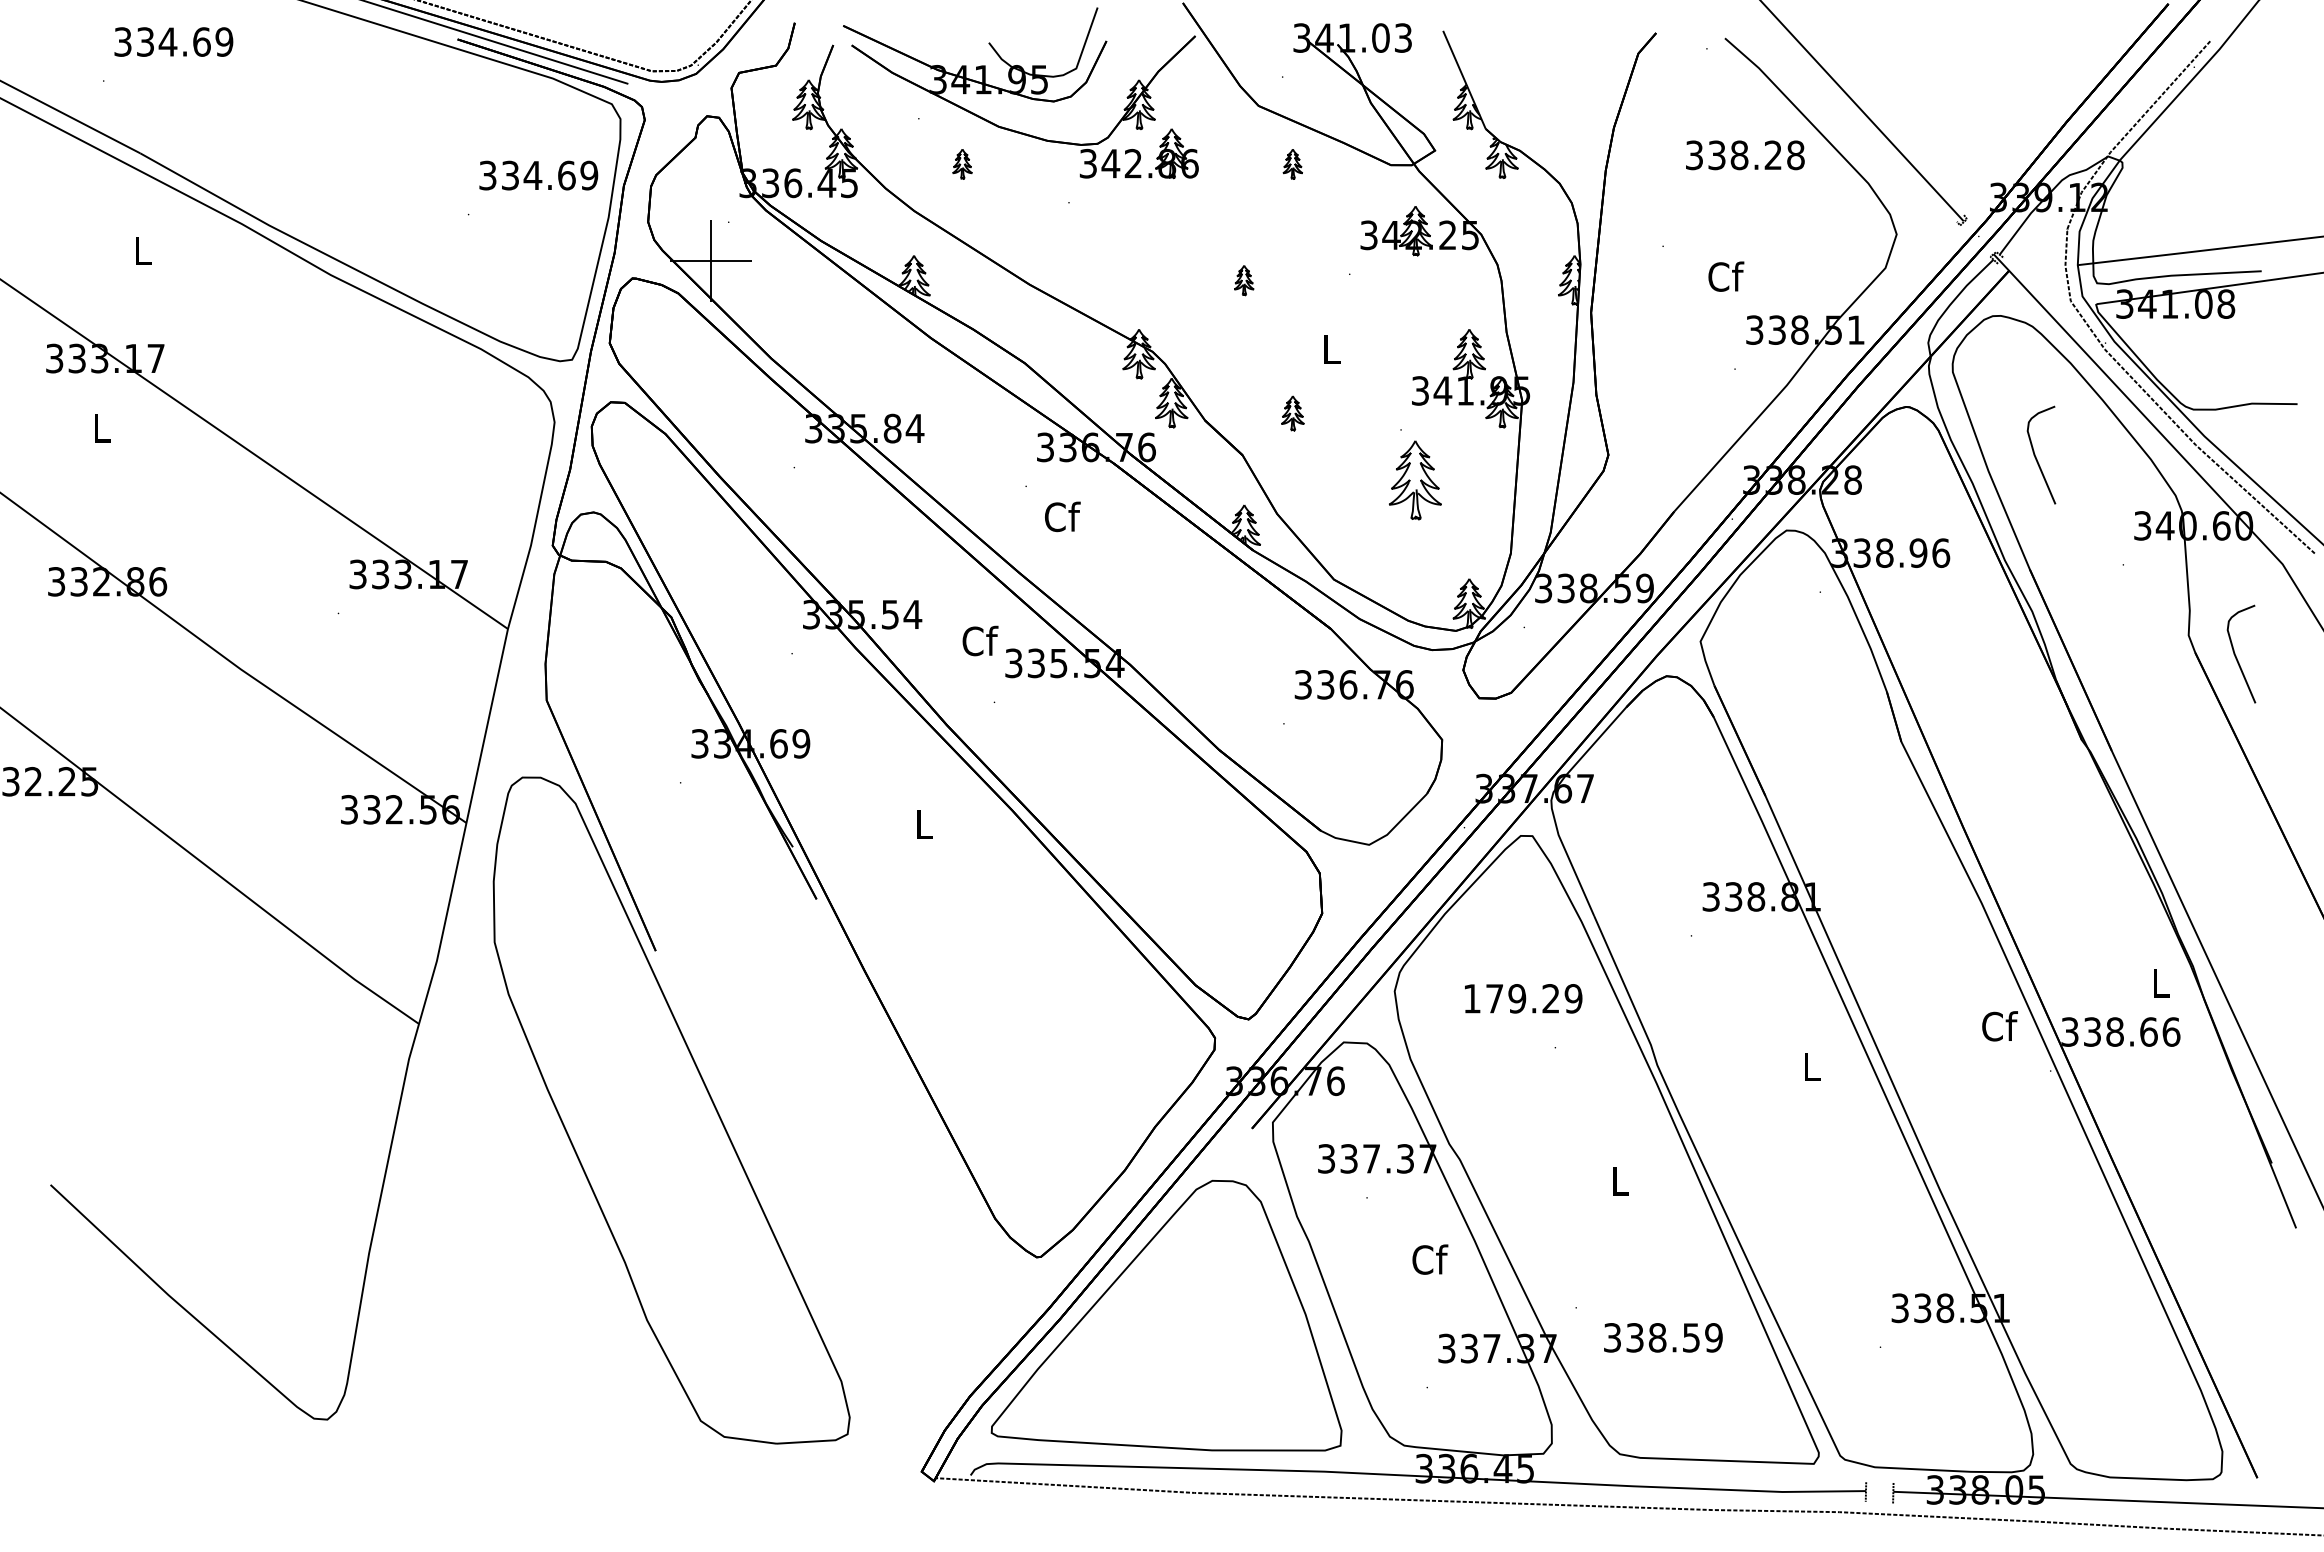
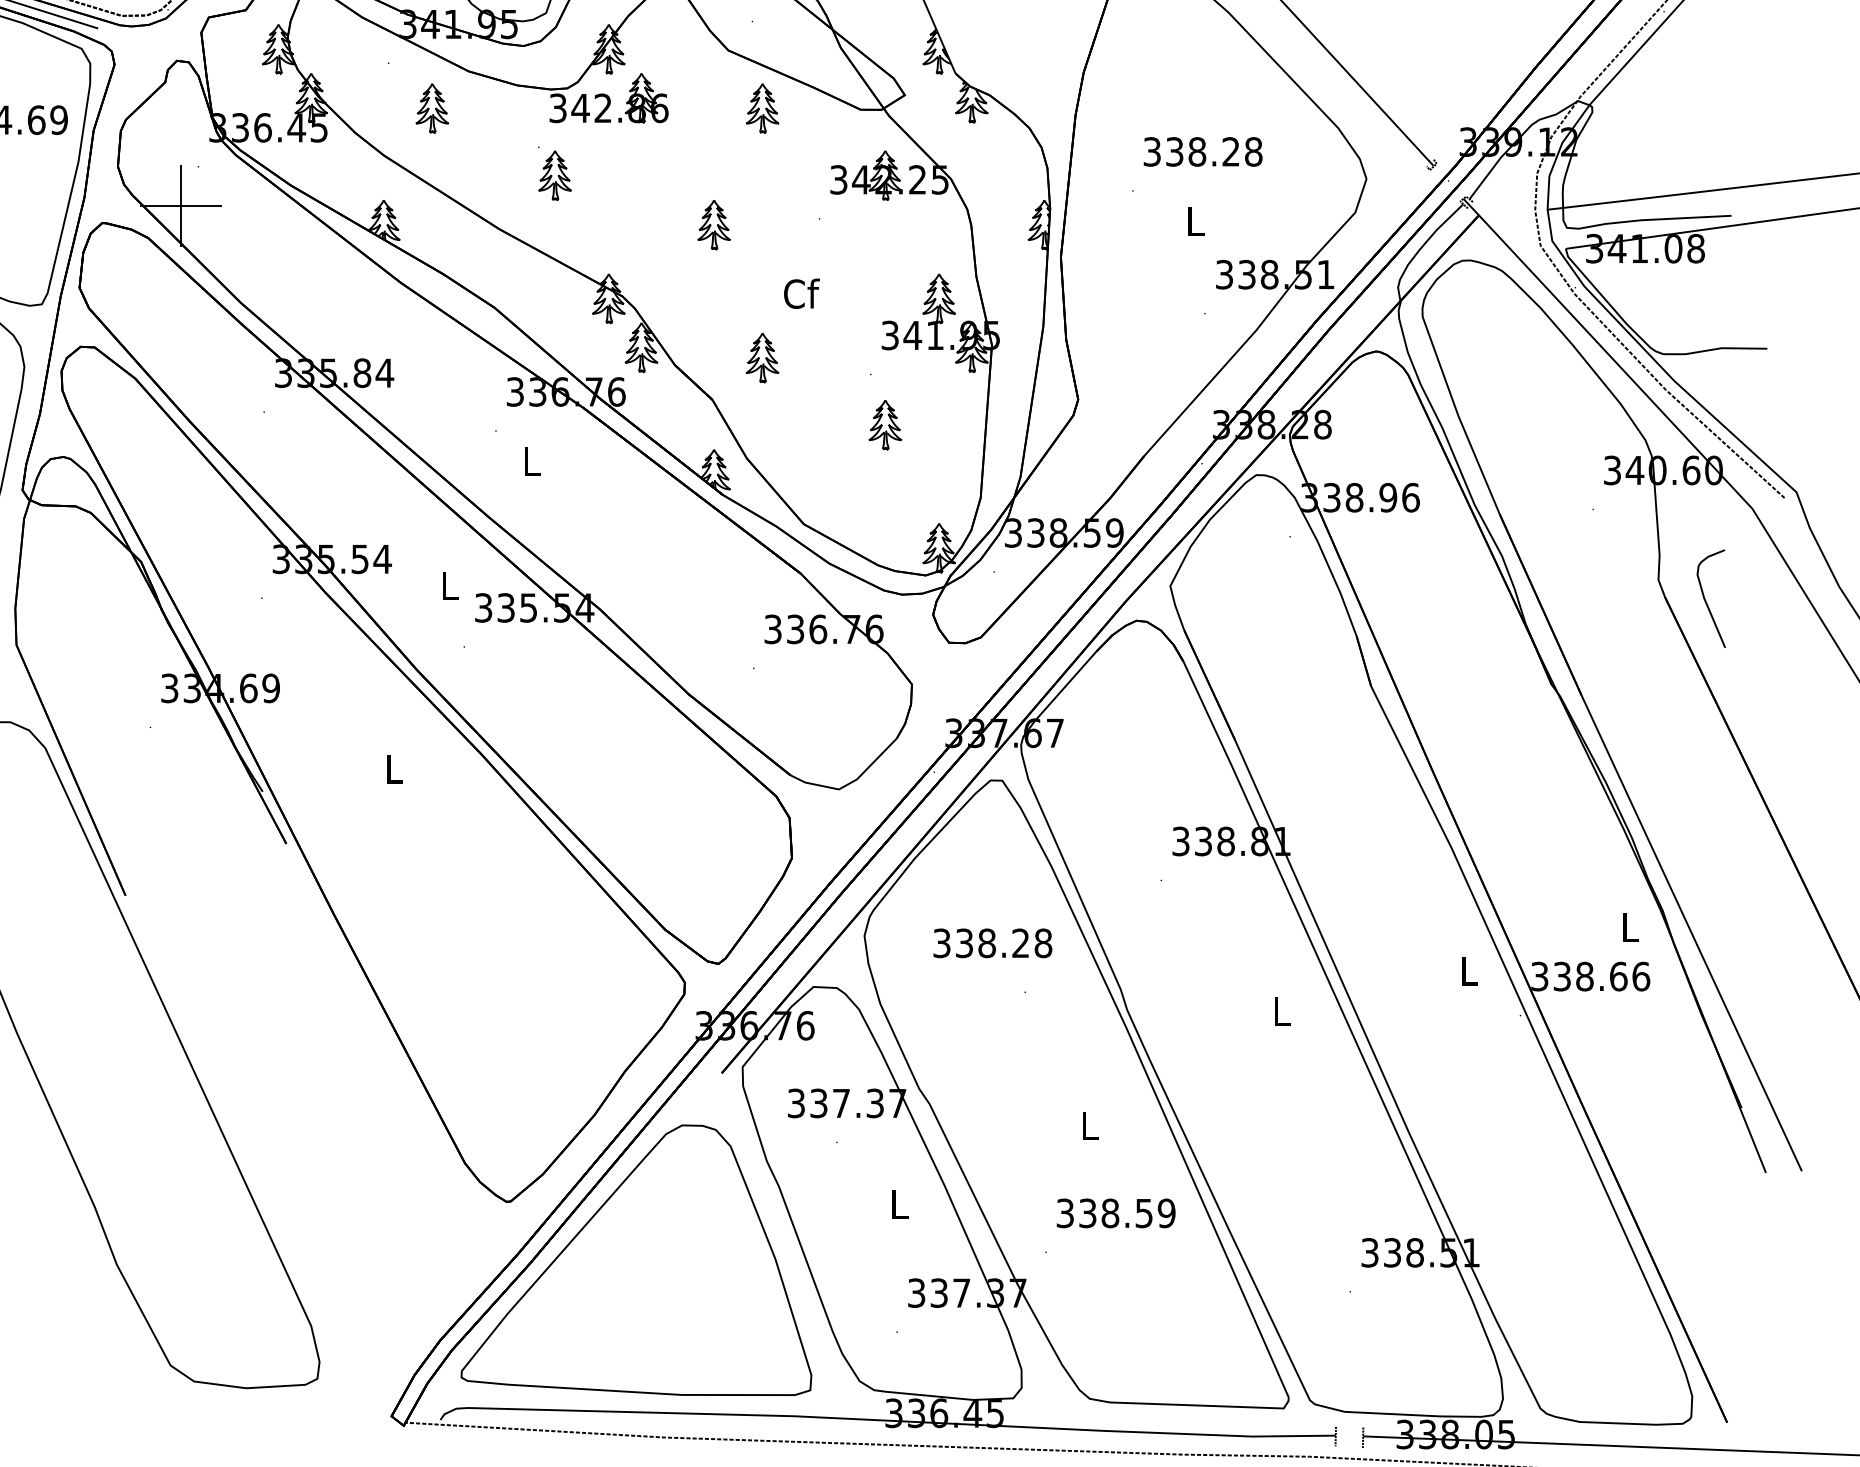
text: (1745, 155) -> (1203, 152), moved
part: (962, 164) -> (432, 109), size x1.67
part: (1292, 164) -> (762, 109), size x1.67
part: (1084, 231) -> (554, 176), added
text: (1726, 276) -> (1196, 221), Cf -> L
part: (1243, 280) -> (713, 225), size x1.67
text: (1332, 349) -> (802, 294), L -> Cf
part: (1292, 413) -> (762, 358), size x1.43
curve: (2036, 456) -> (1506, 401), removed
part: (1415, 480) -> (885, 425), size x0.62
text: (1062, 516) -> (532, 461), Cf -> L
text: (980, 640) -> (450, 585), Cf -> L
text: (1522, 998) -> (992, 943), 179.29 -> 338.28
text: (1999, 1026) -> (1469, 971), Cf -> L
text: (1430, 1259) -> (900, 1204), Cf -> L
text: (1663, 1337) -> (1116, 1213), moved

